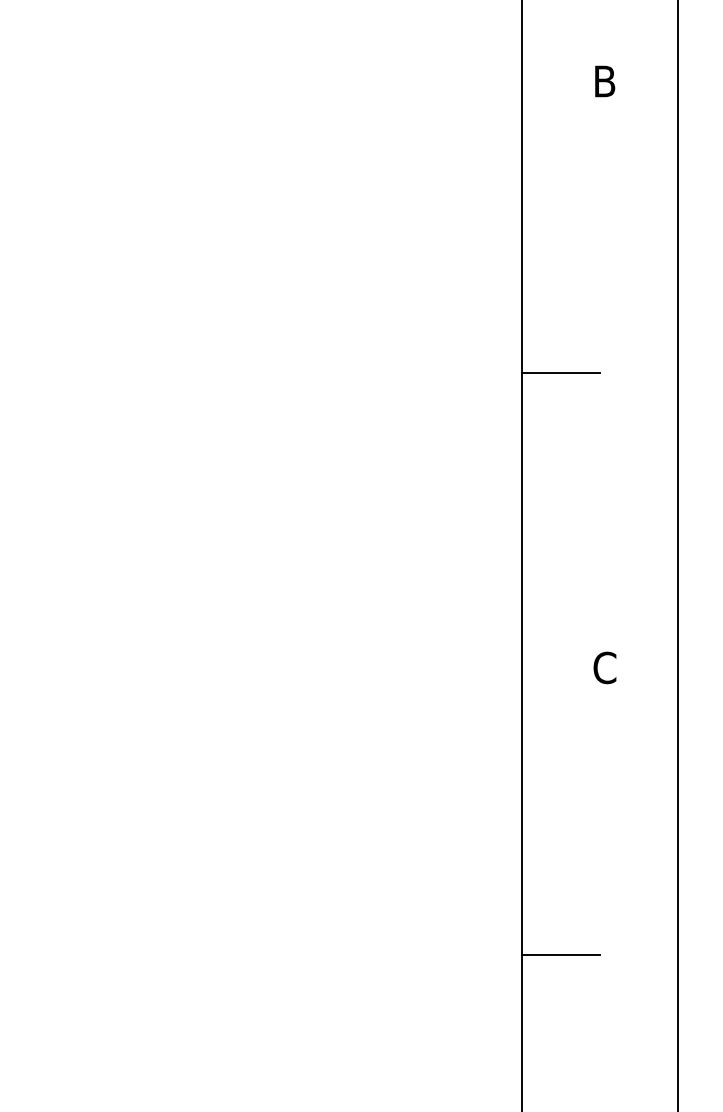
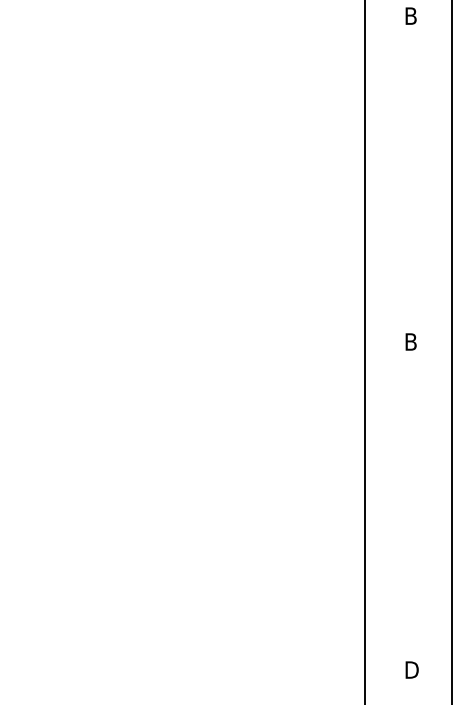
line: (560, 371) -> (386, 177), removed
text: (603, 667) -> (410, 341), C -> B
line: (560, 955) -> (386, 501), removed

